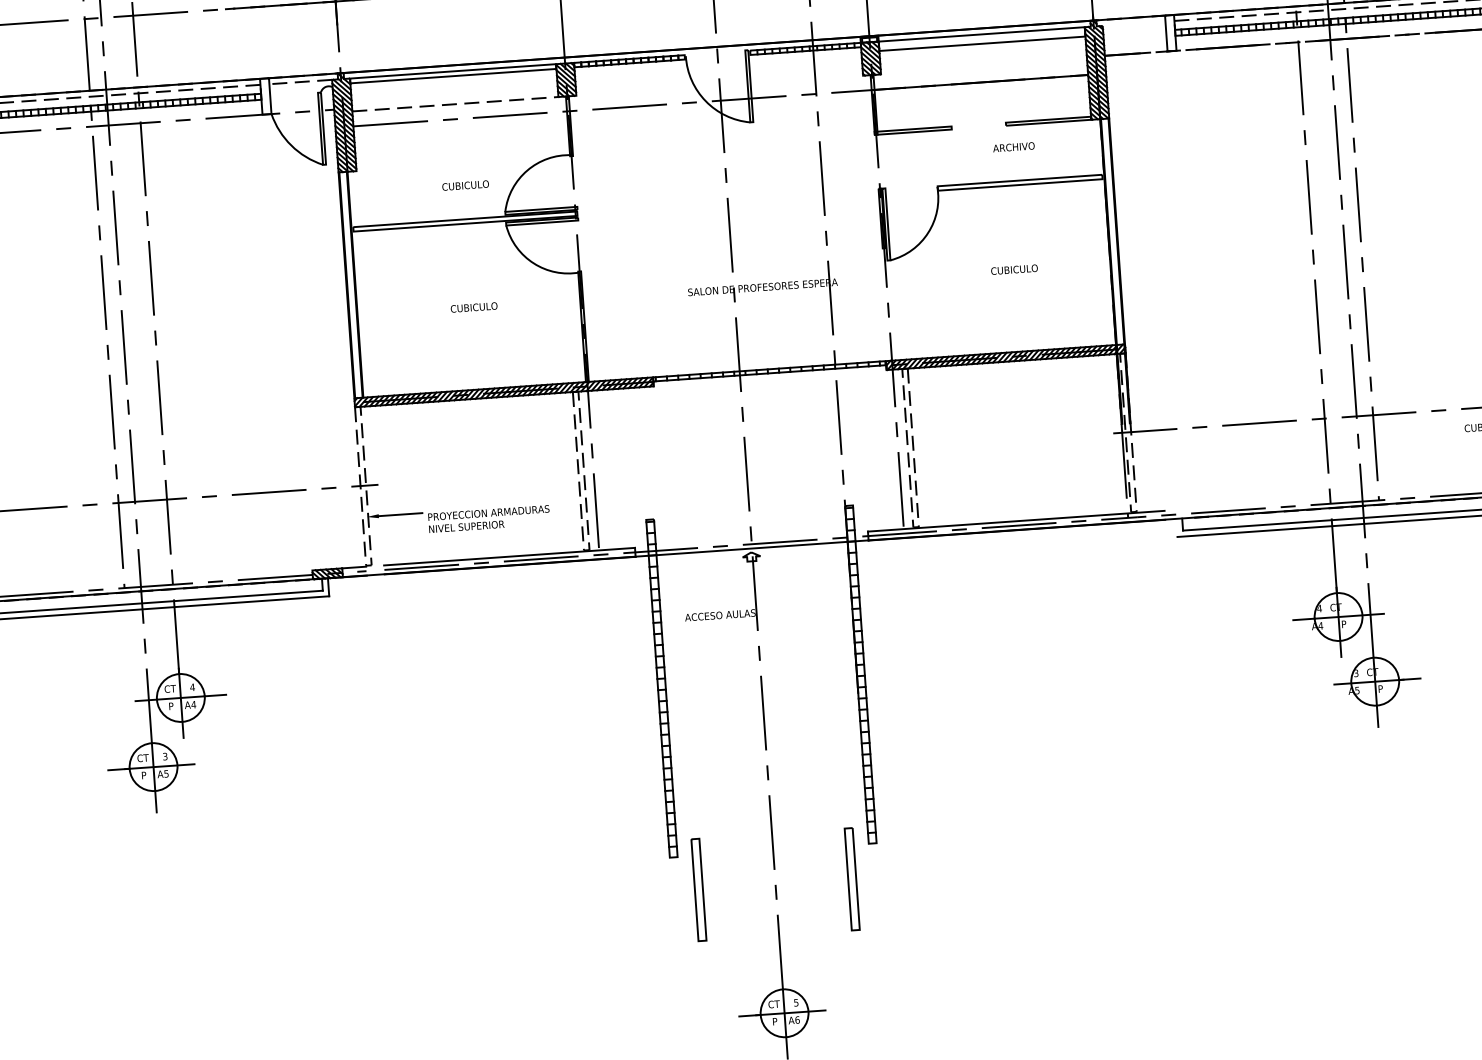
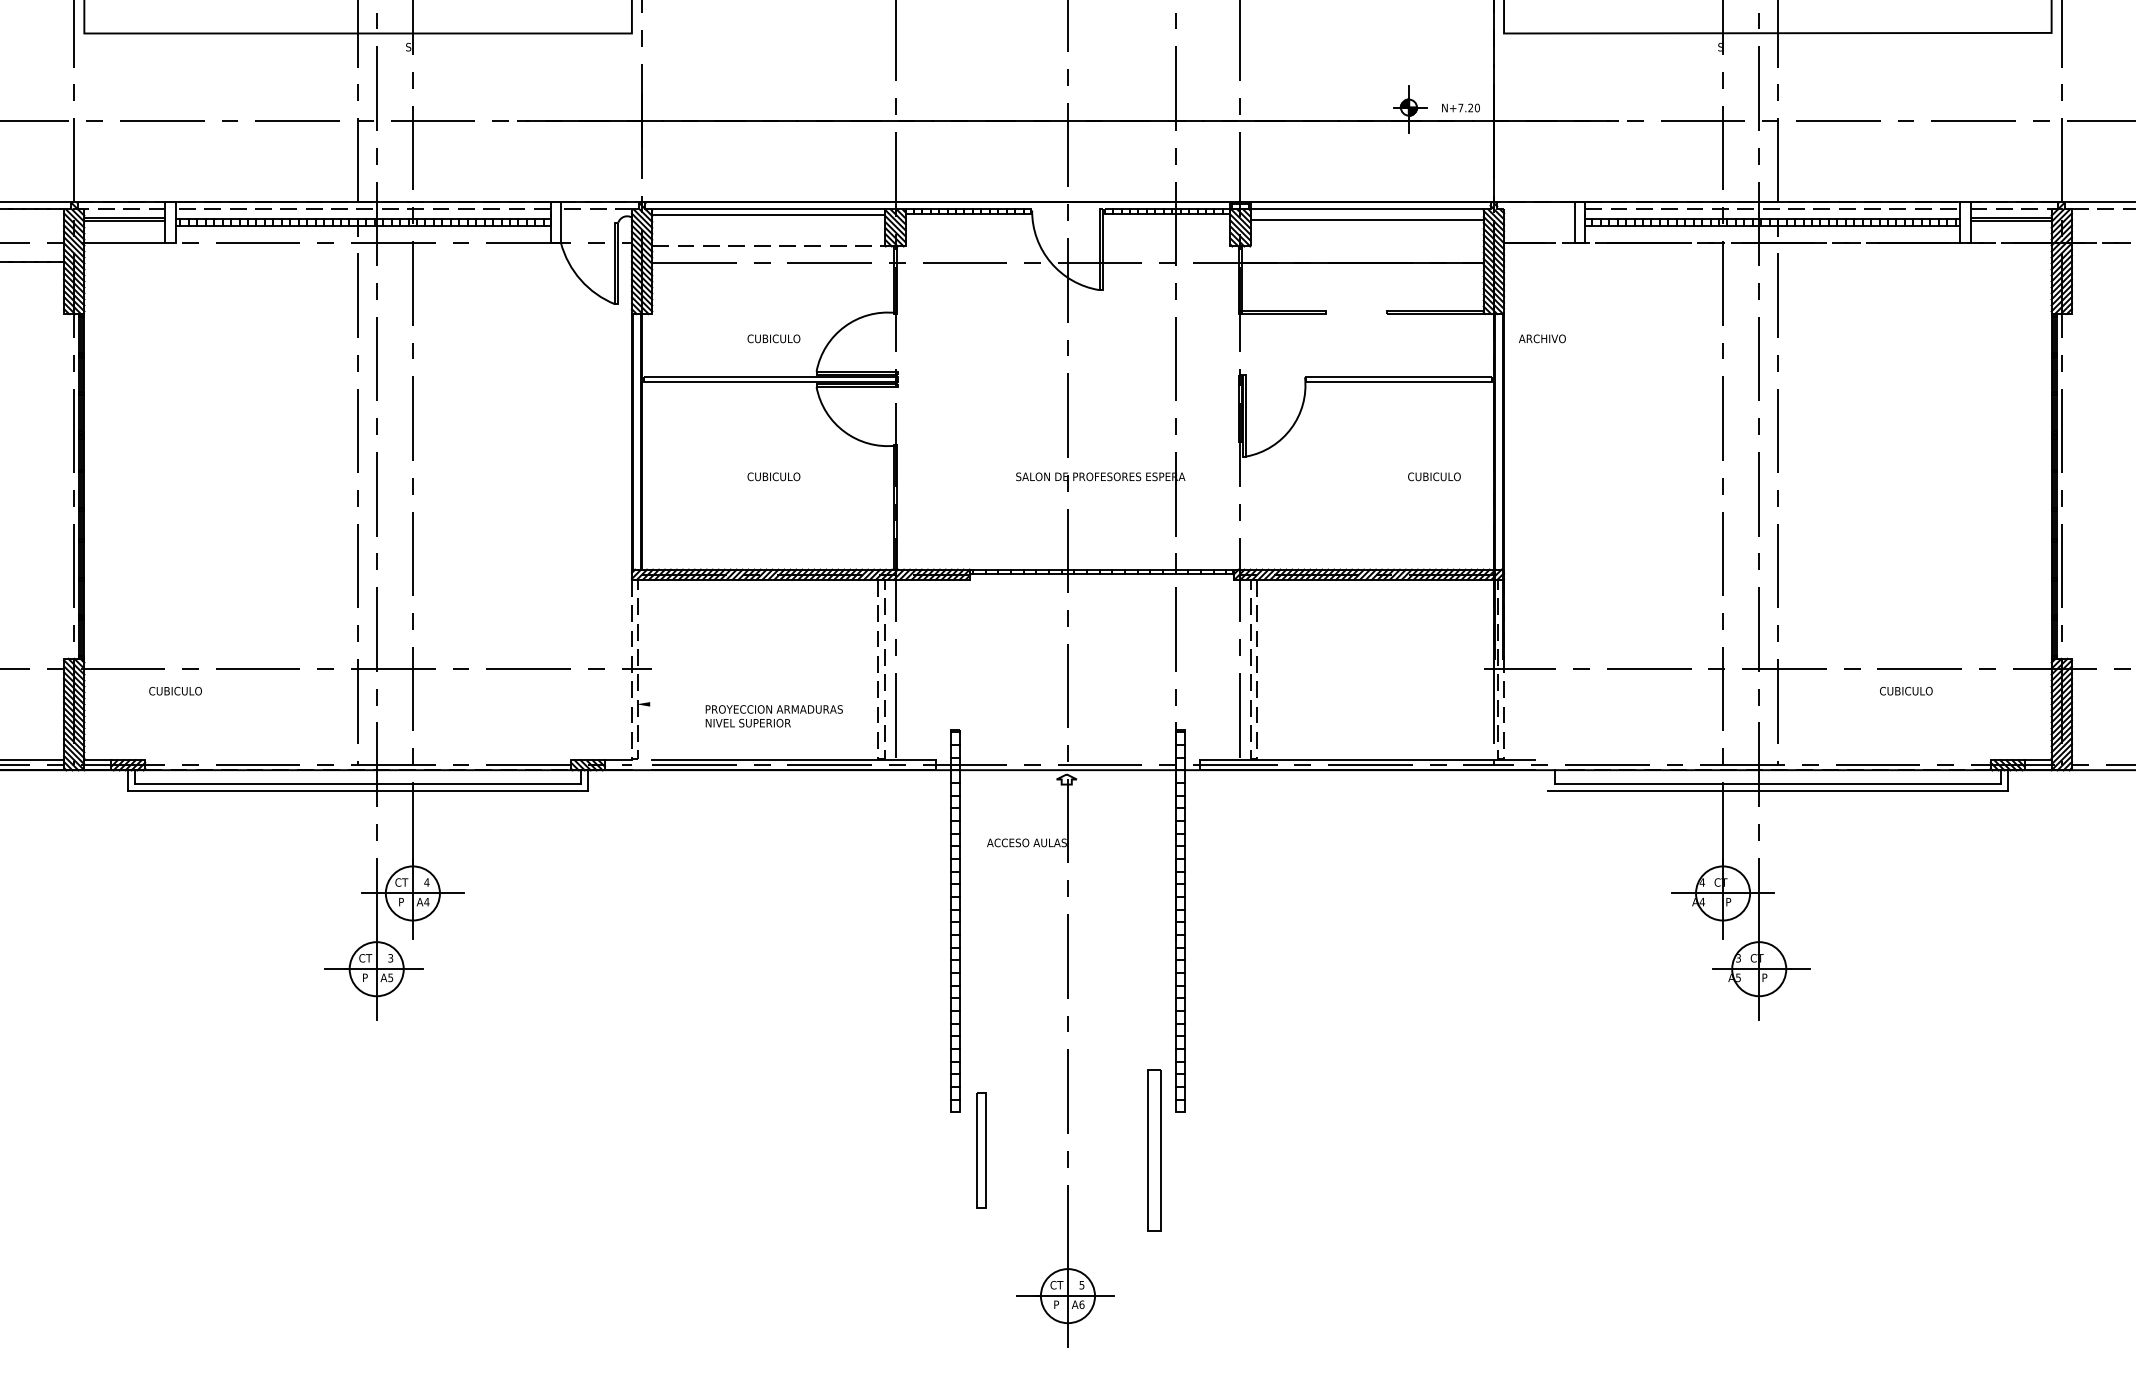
text: (1013, 146) -> (1542, 338), moved
text: (1014, 269) -> (1434, 476), moved
line: (400, 514) -> (674, 704), removed
part: (852, 879) -> (1154, 1150), size x1.4

